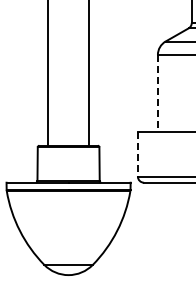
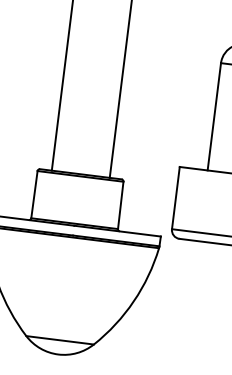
line: (157, 93) -> (213, 116), dashed -> solid
line: (137, 154) -> (175, 198), dashed -> solid

